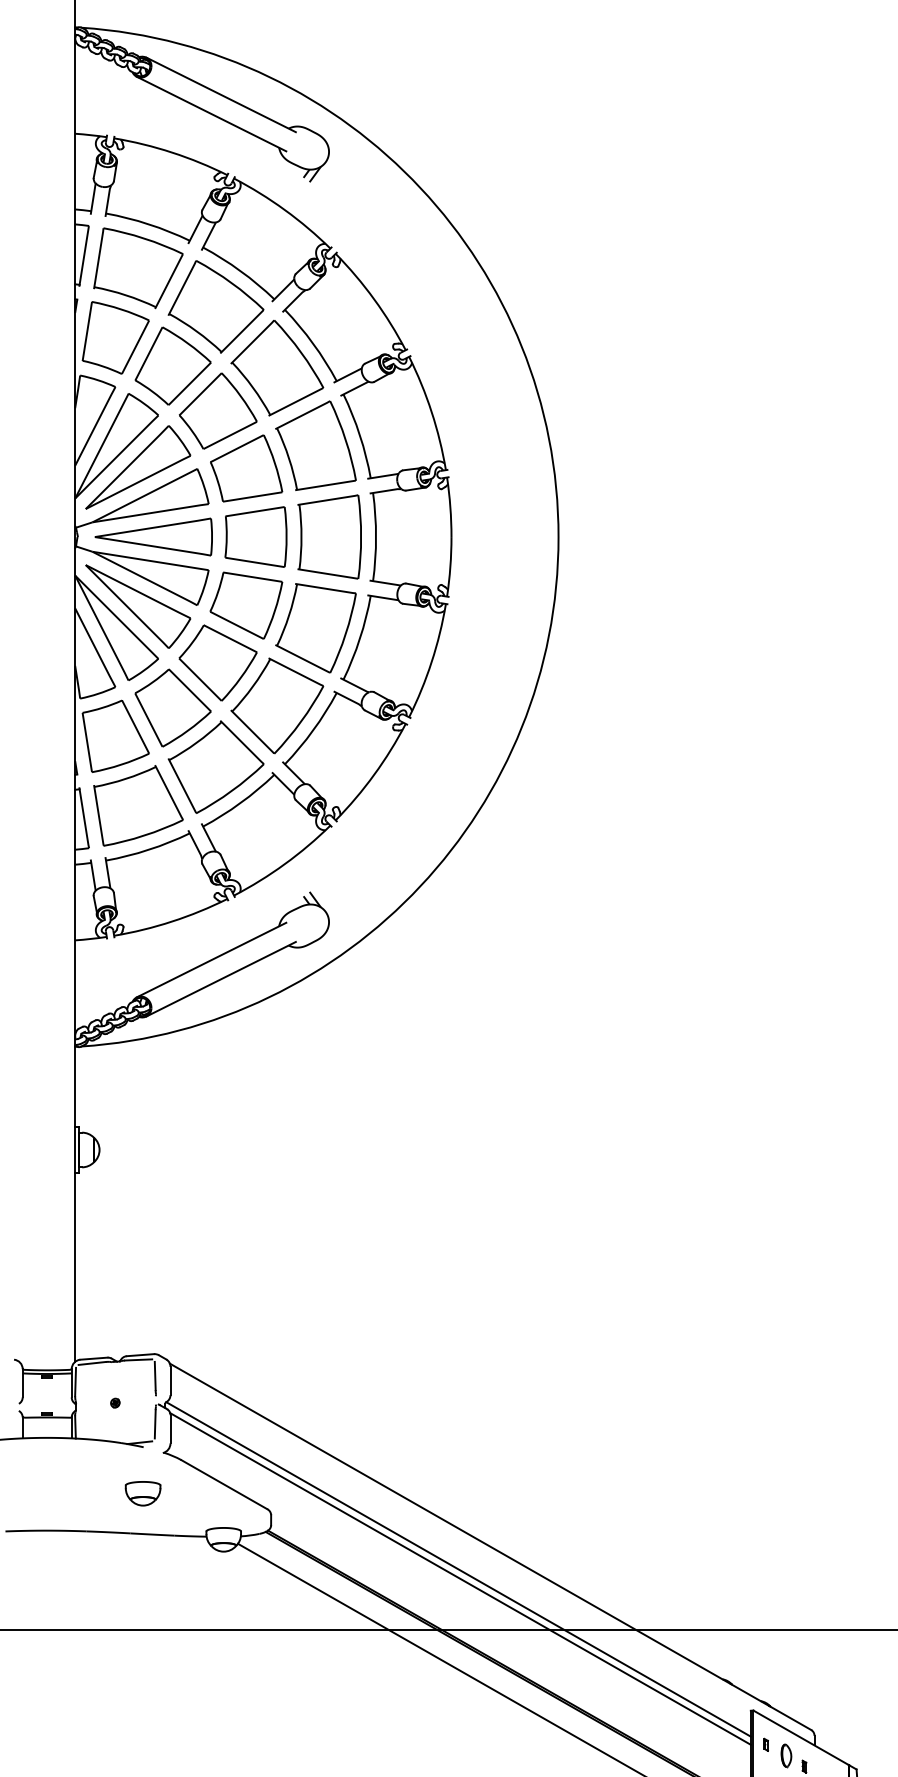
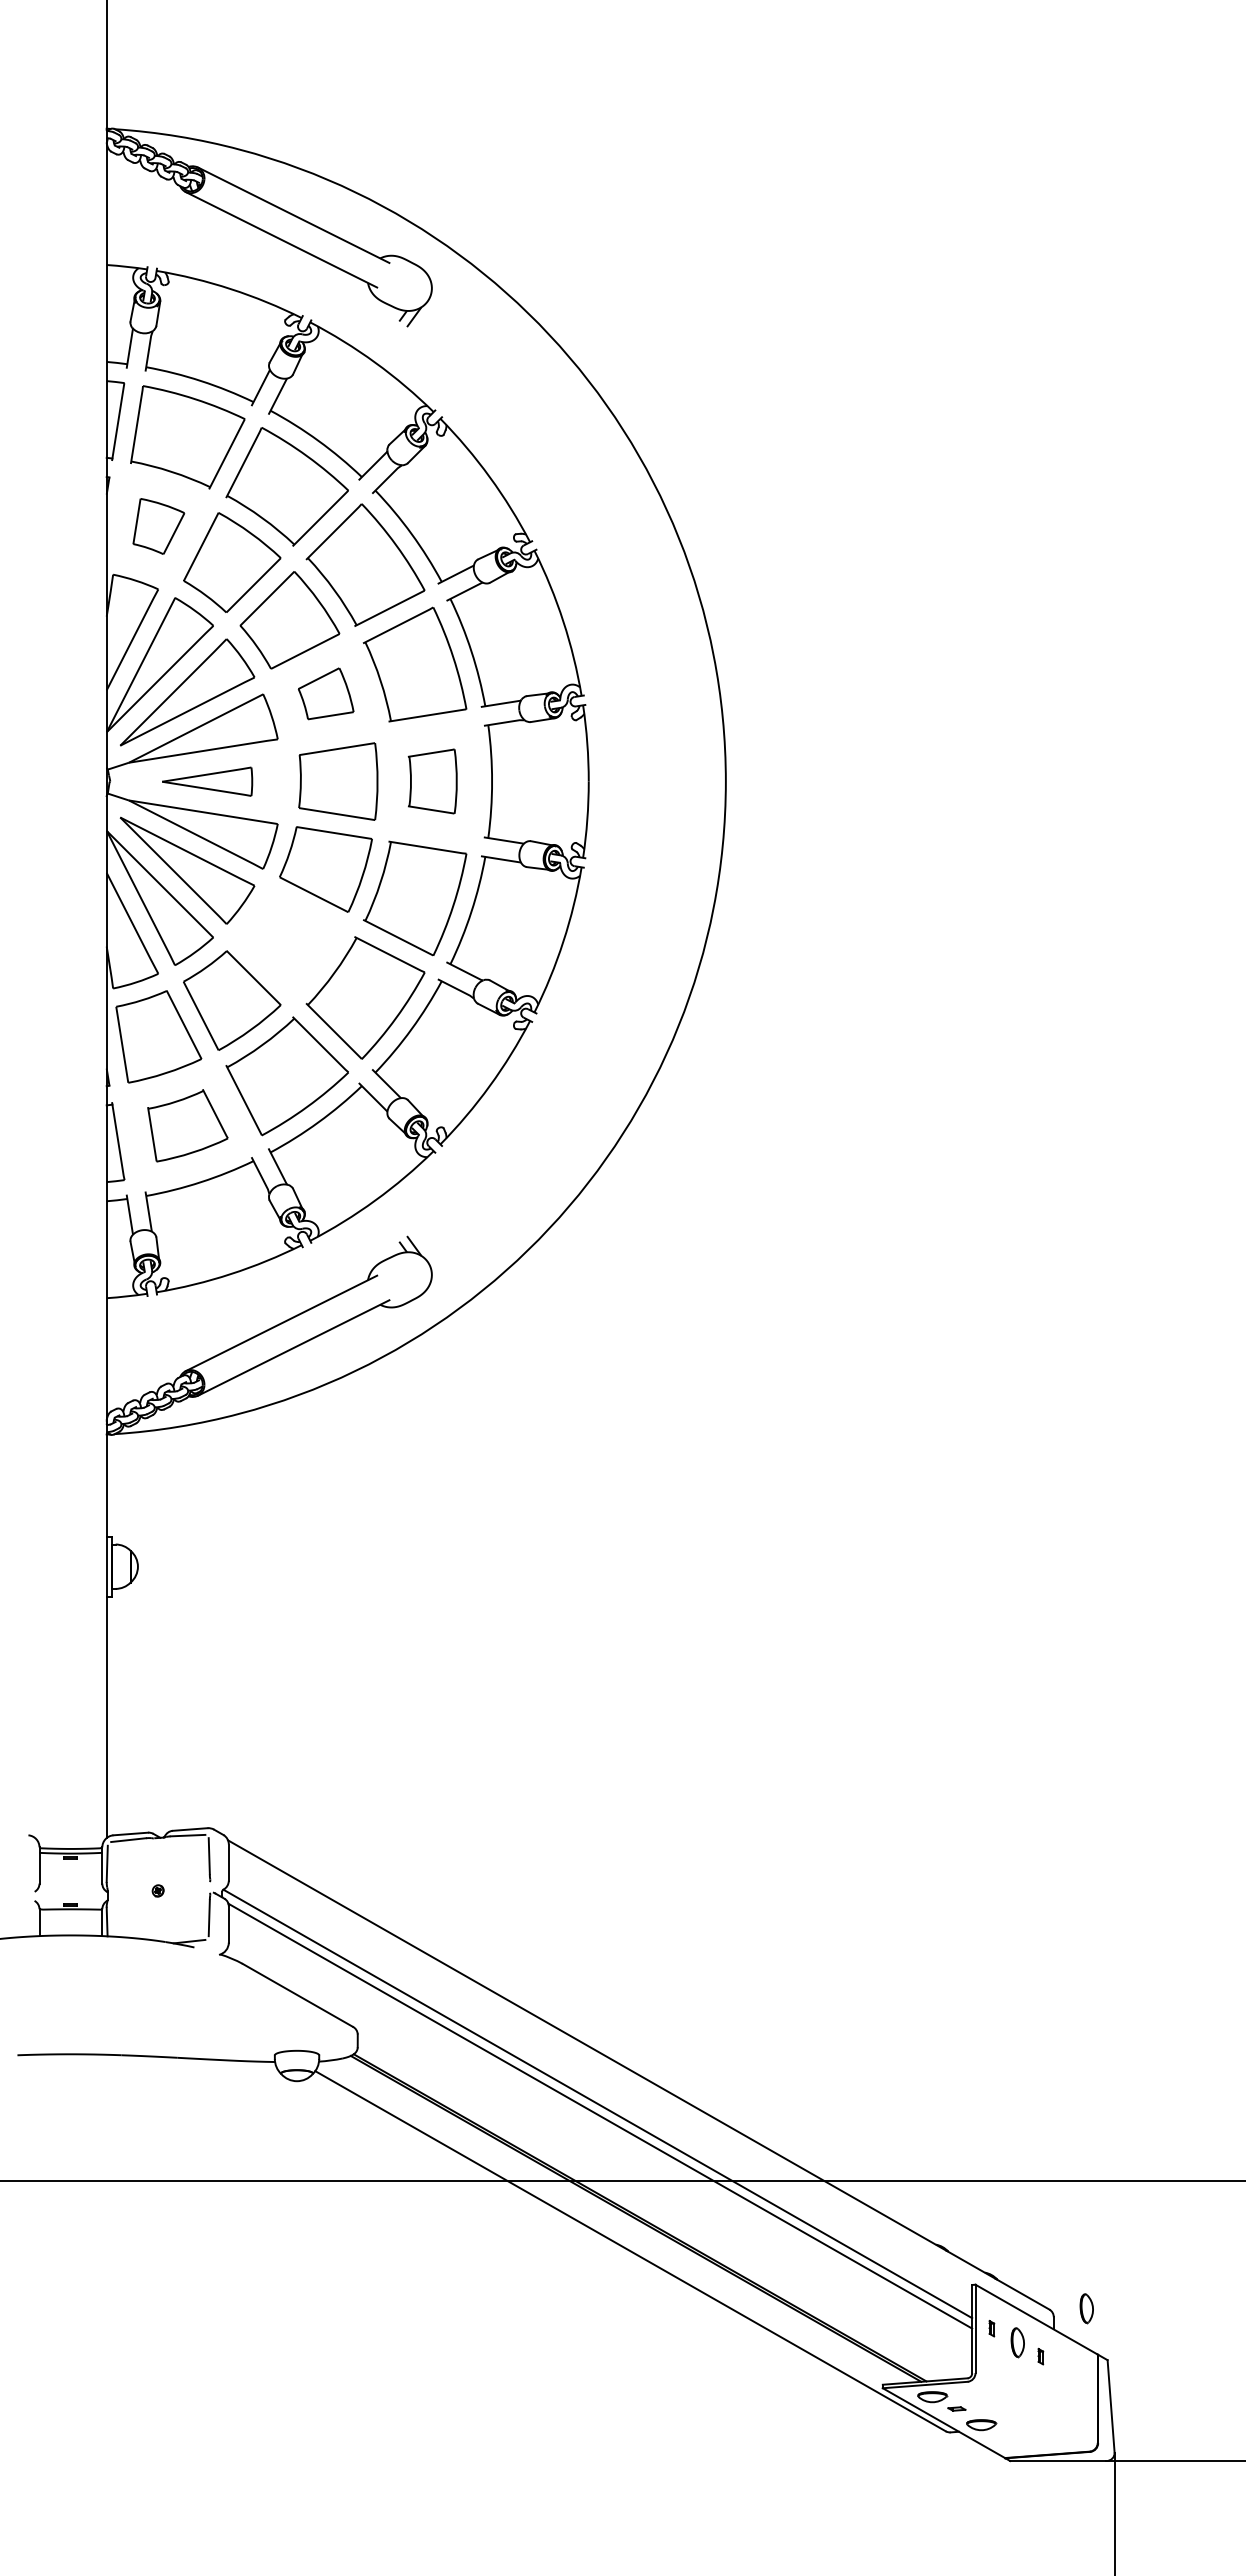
part: (115, 337) -> (158, 526), size x0.6
part: (245, 468) -> (325, 693), size x0.6
part: (153, 536) -> (207, 781), size x0.6
part: (329, 536) -> (432, 781), size x0.6
part: (217, 662) -> (289, 942), removed
part: (138, 805) -> (187, 1125), size x0.7
part: (142, 1494) -> (193, 2007), removed
part: (840, 1729) -> (1086, 2308), added

